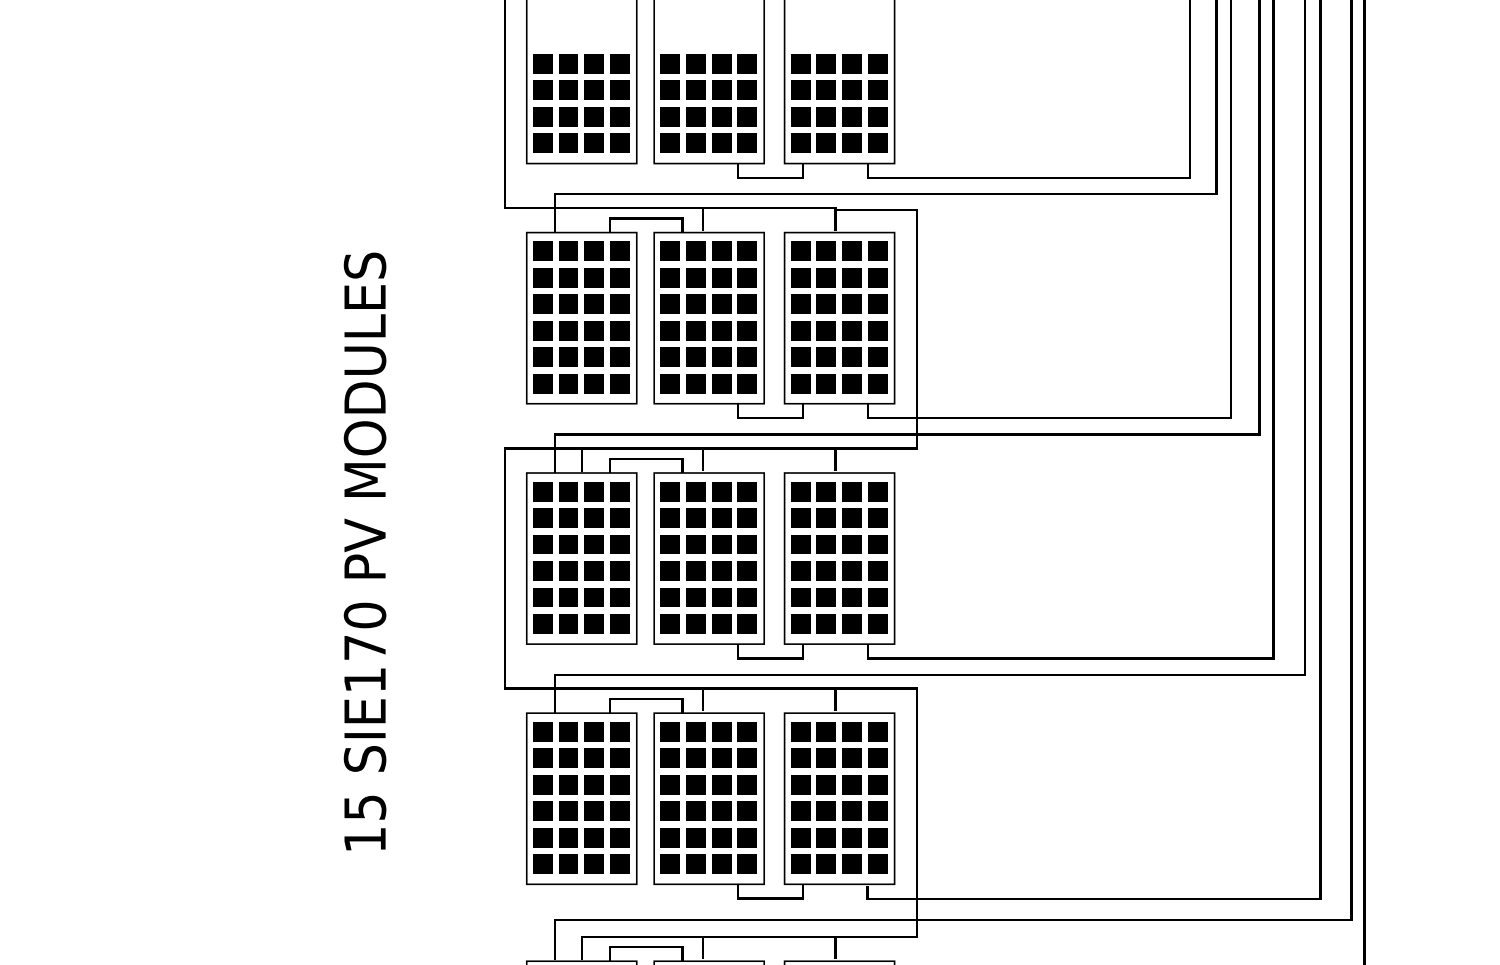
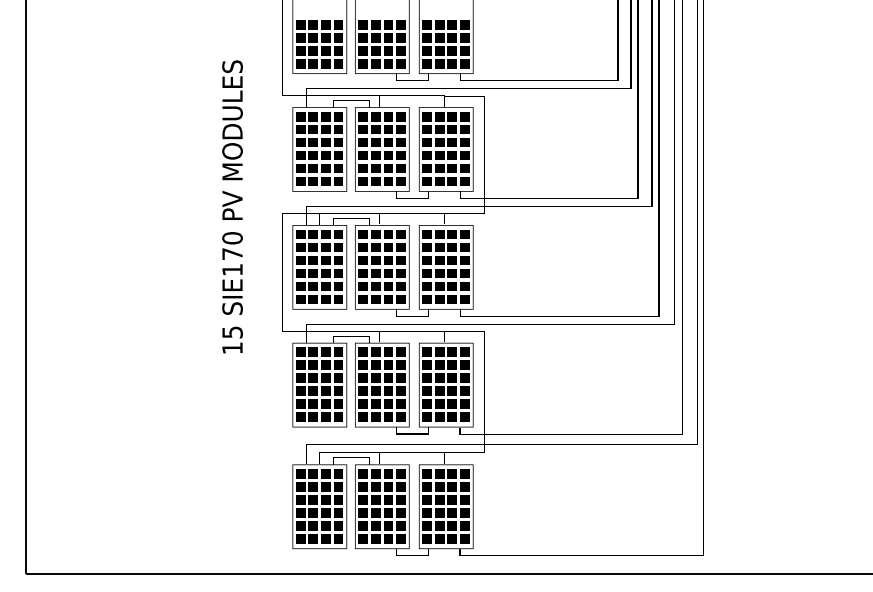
text: (364, 550) -> (232, 206), moved

